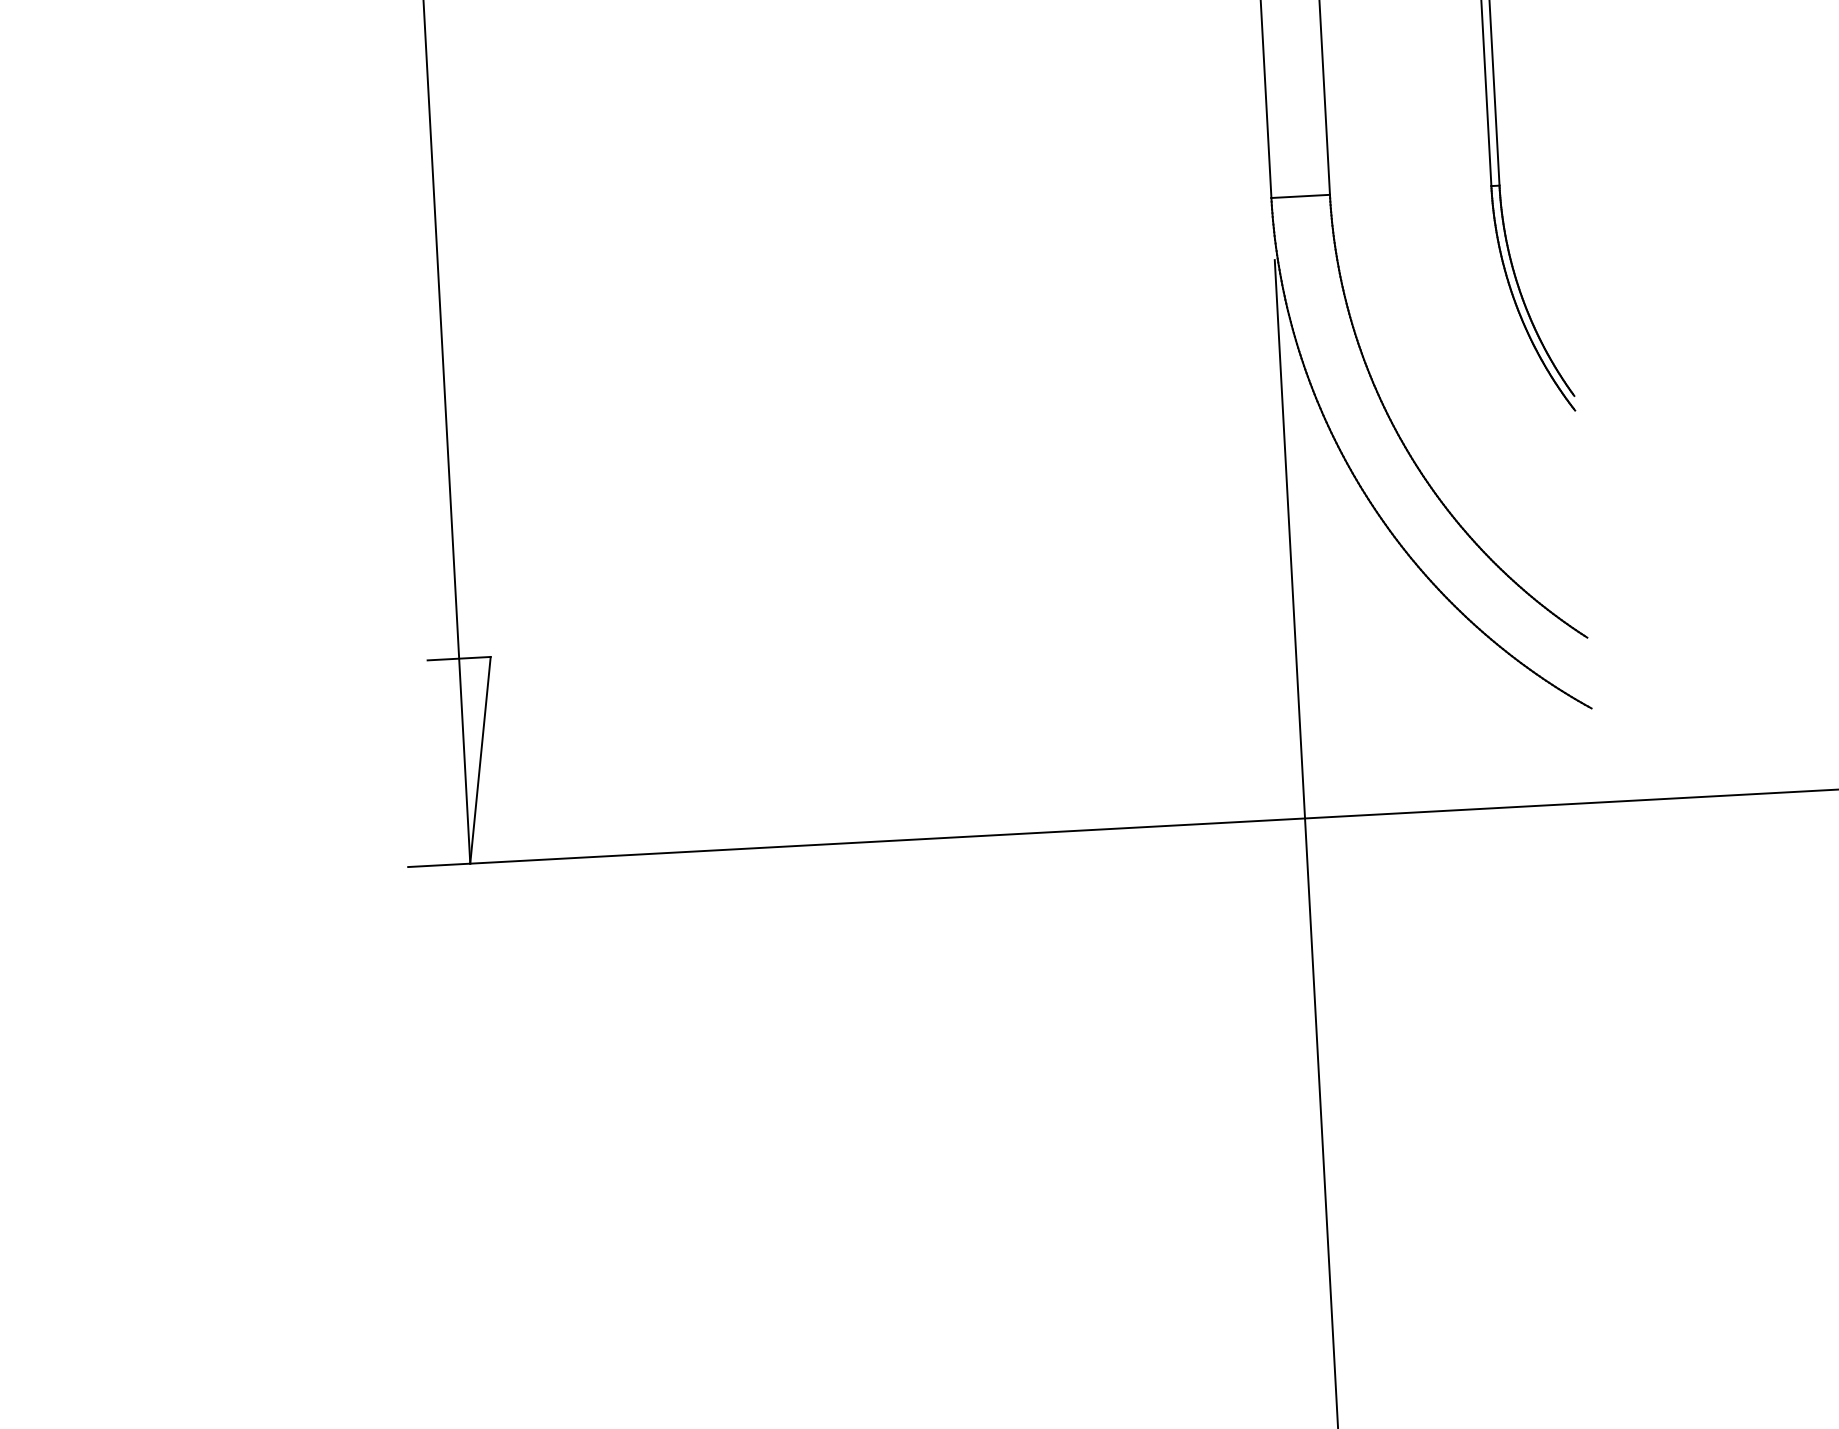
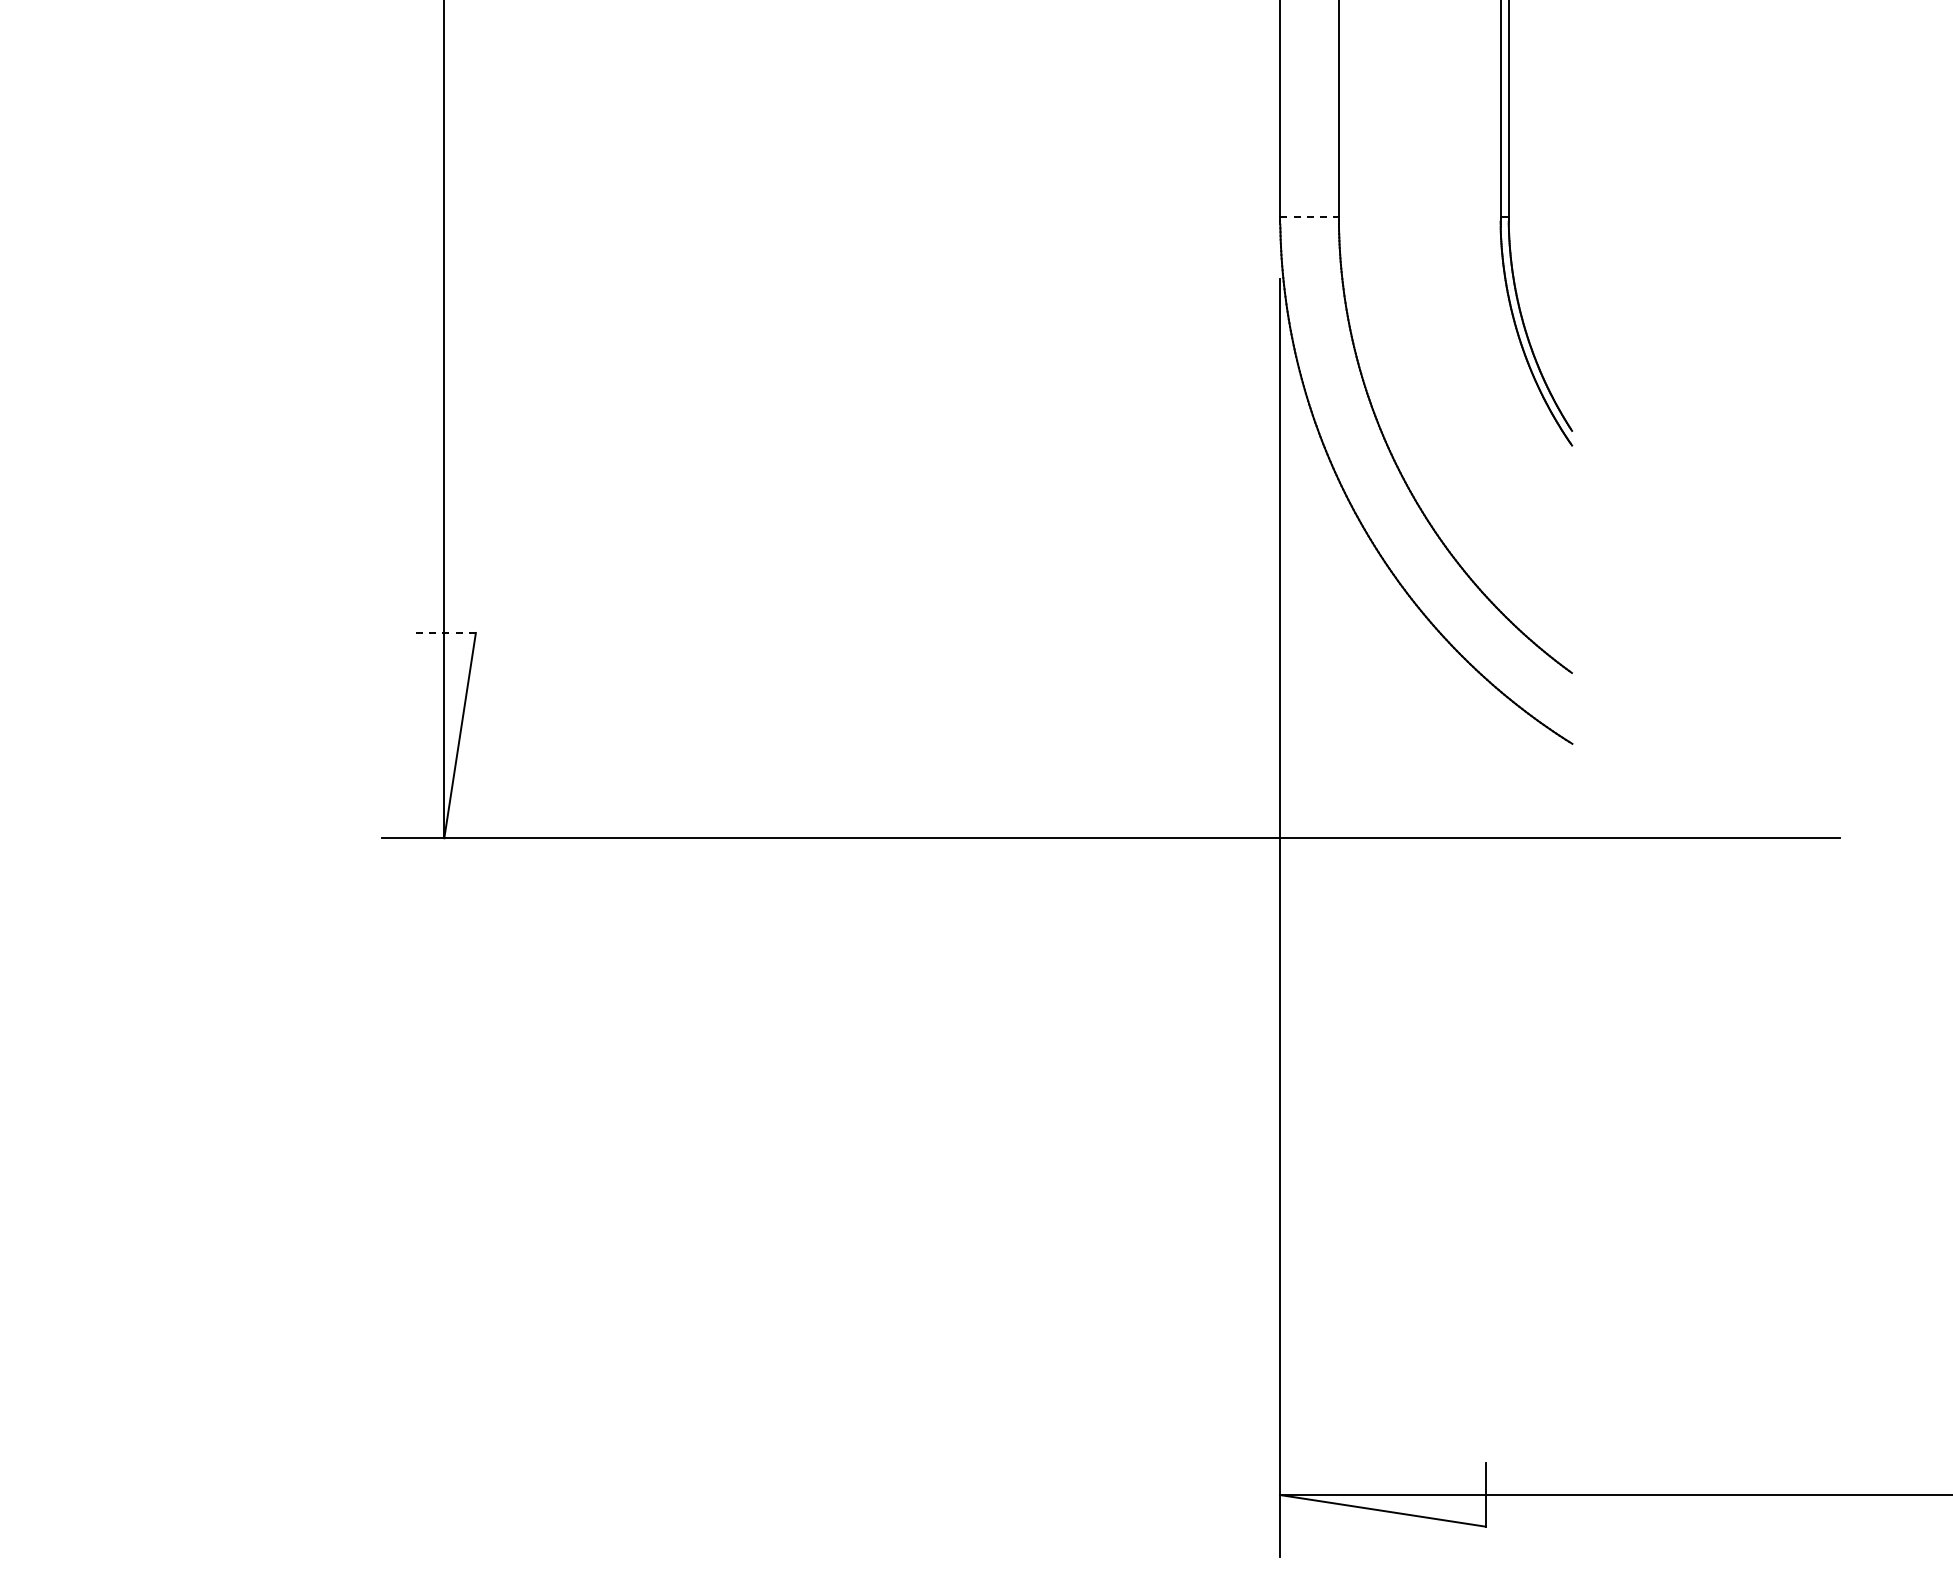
line: (1301, 195) -> (1310, 216), solid -> dashed
line: (459, 658) -> (444, 632), solid -> dashed

